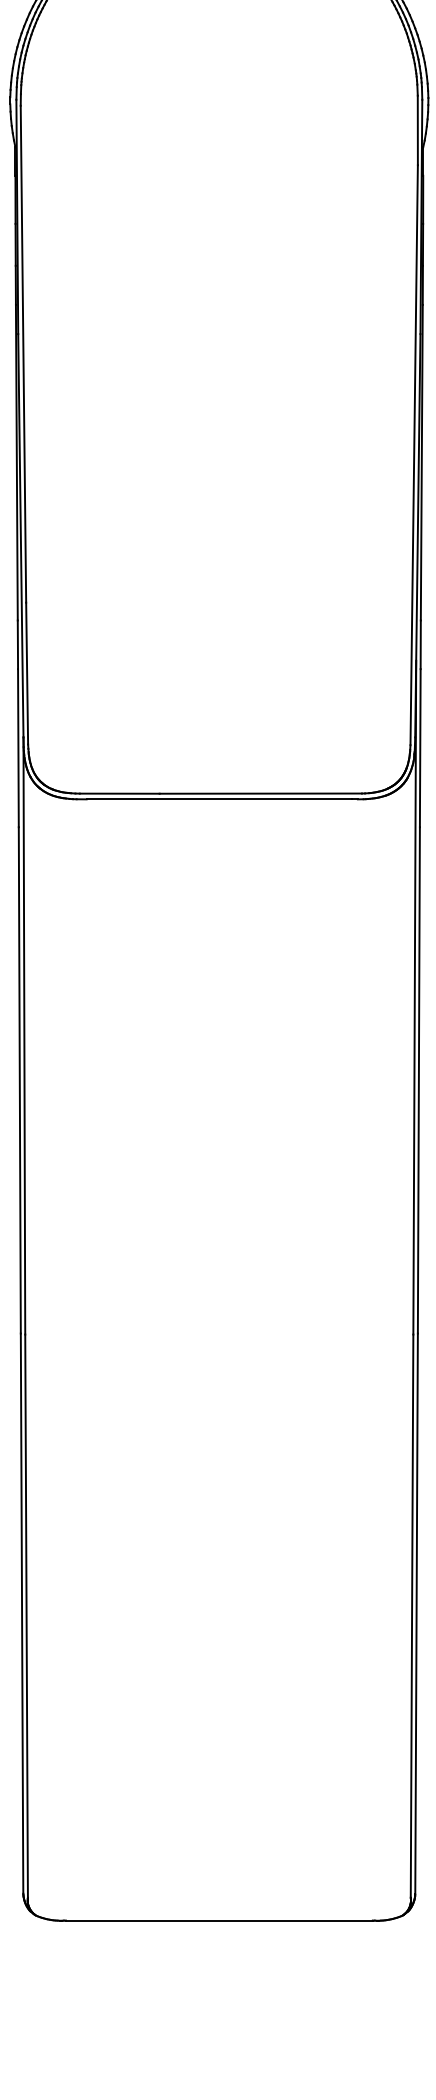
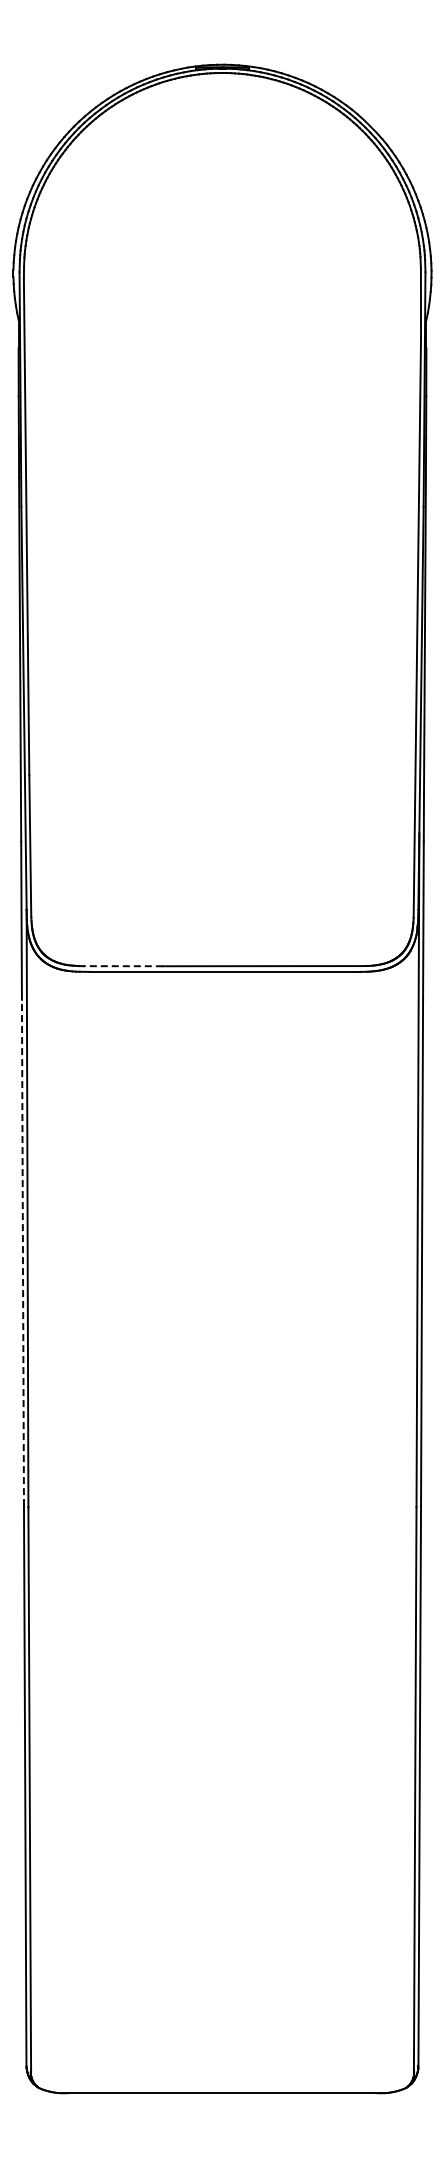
line: (119, 793) -> (122, 966), solid -> dashed
line: (19, 1079) -> (22, 1252), solid -> dashed

